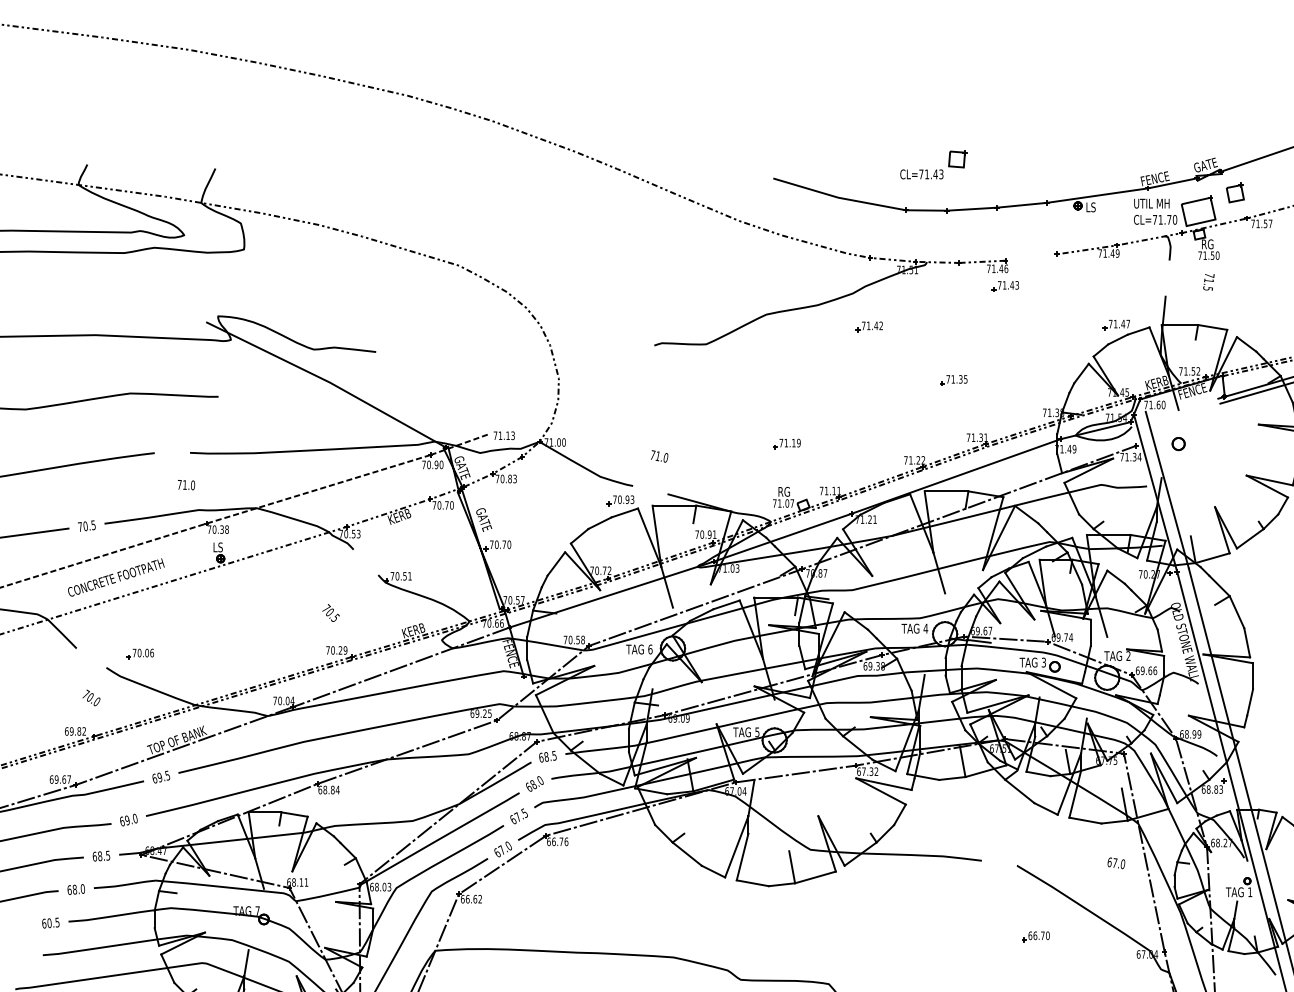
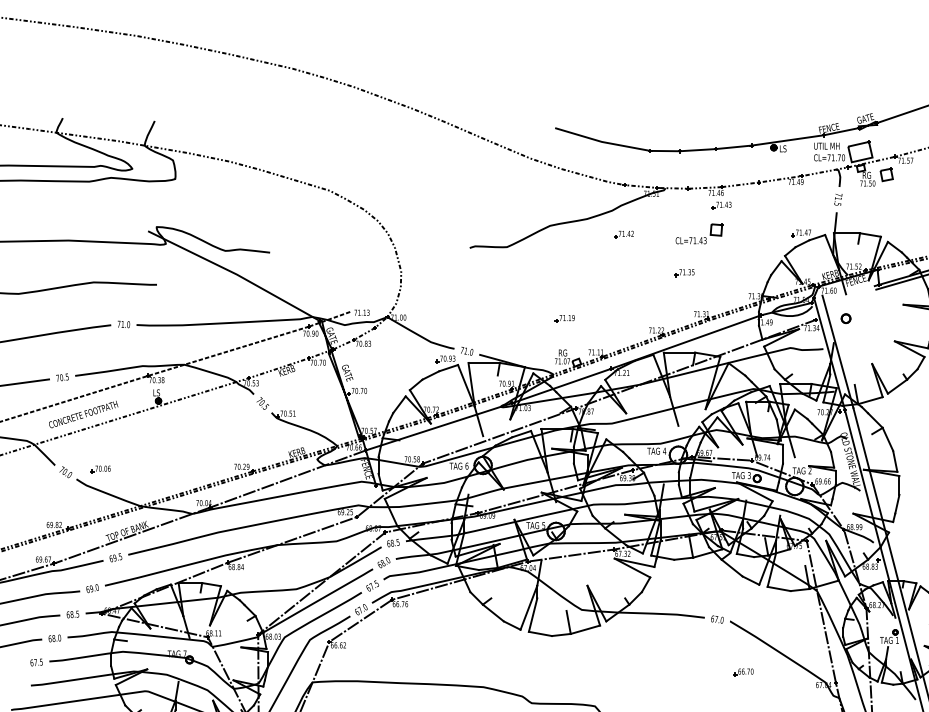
part: (933, 164) -> (699, 233), moved
part: (1235, 192) -> (886, 174), moved
line: (1031, 257) -> (740, 184), added
text: (1208, 282) -> (838, 199), moved
text: (659, 456) -> (467, 351), moved
text: (186, 485) -> (123, 324), moved
text: (330, 612) -> (262, 403), moved
text: (91, 697) -> (65, 471), moved
text: (1116, 863) -> (717, 619), moved
text: (49, 923) -> (35, 662), 60.5 -> 67.5

